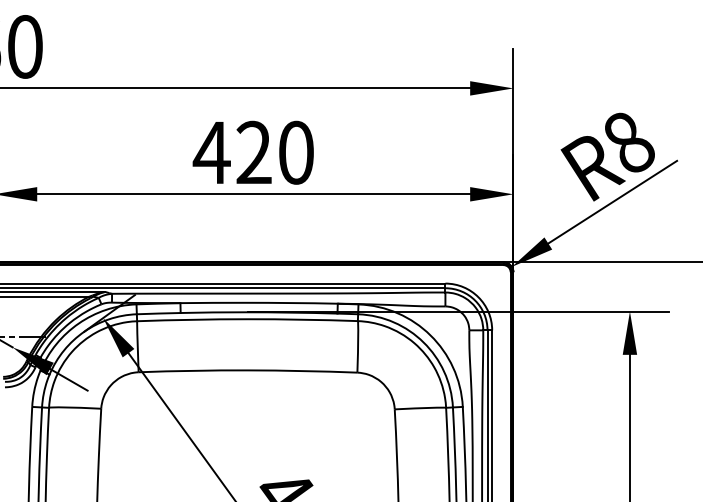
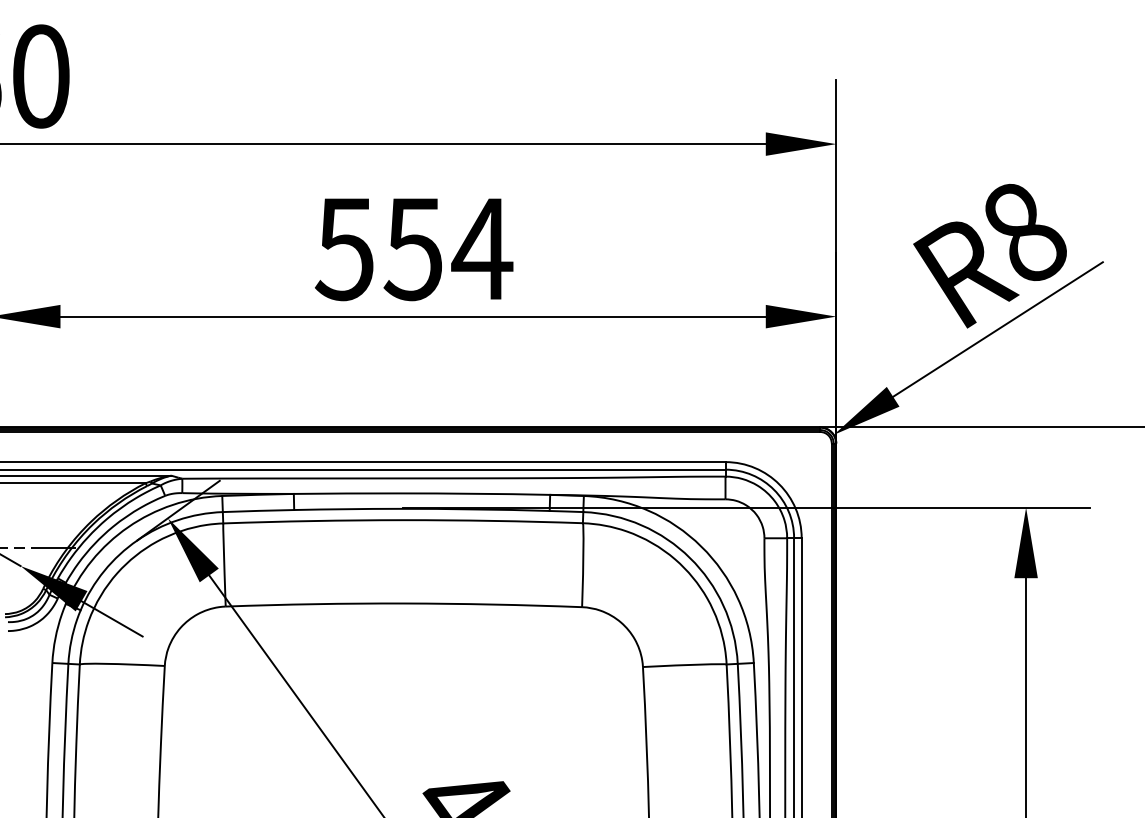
text: (253, 152) -> (412, 248), 420 -> 554

